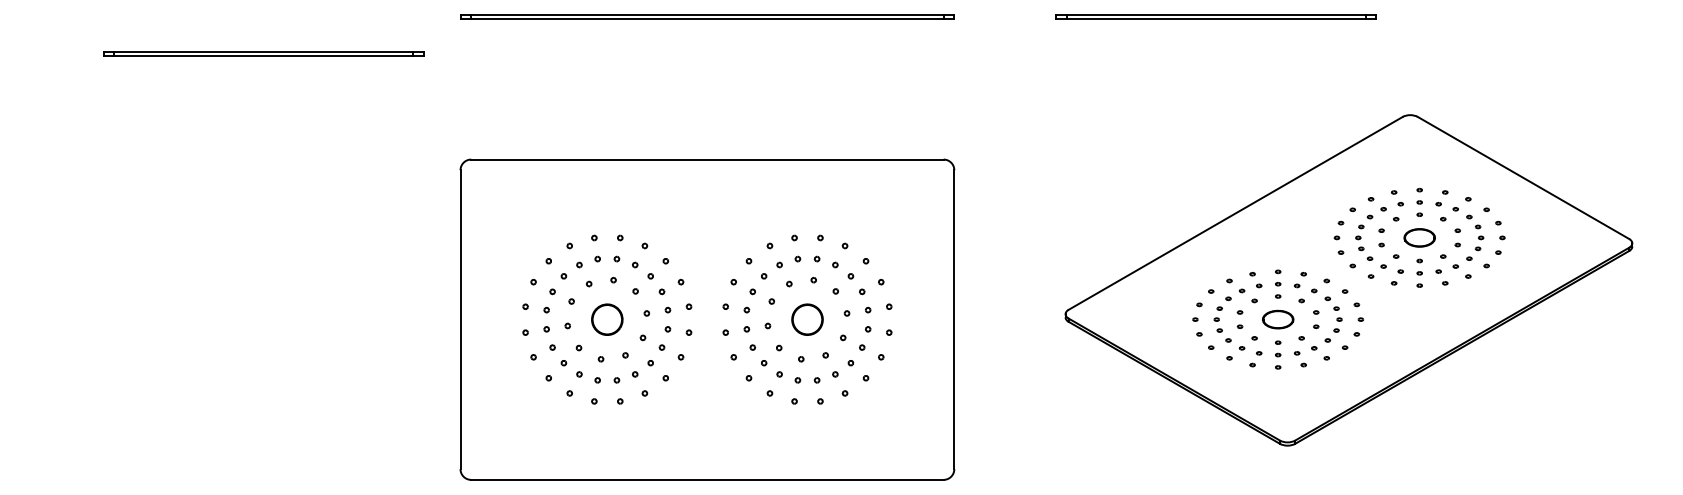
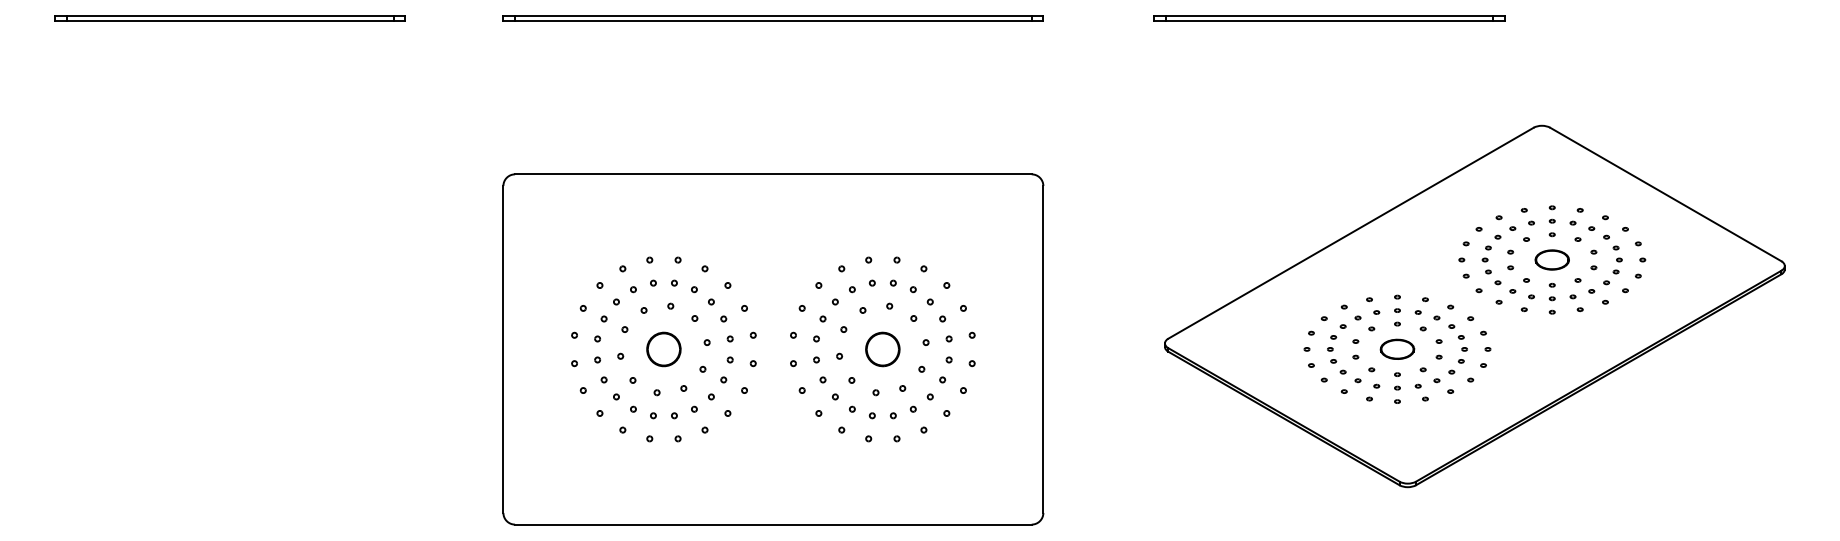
part: (263, 53) -> (229, 18), moved

